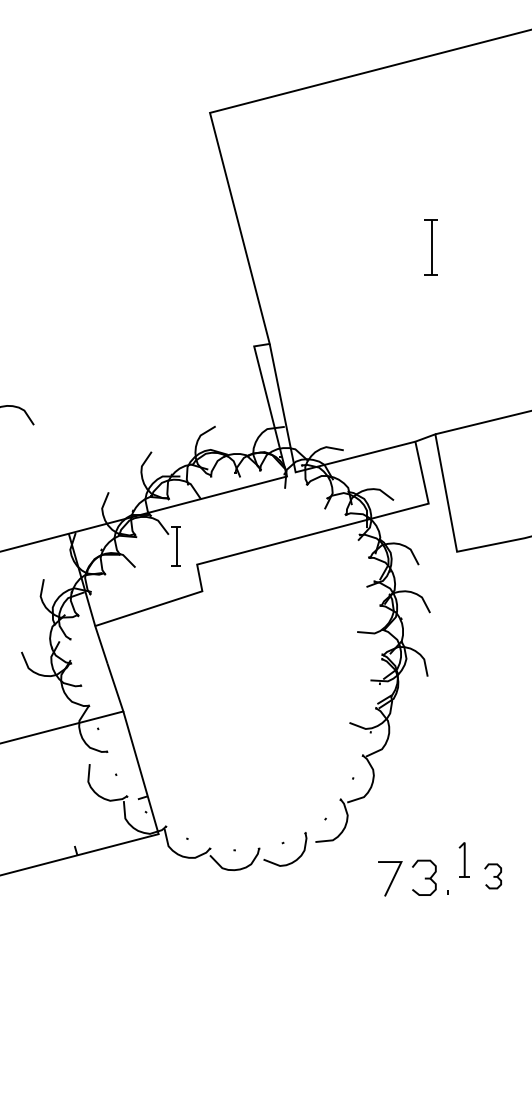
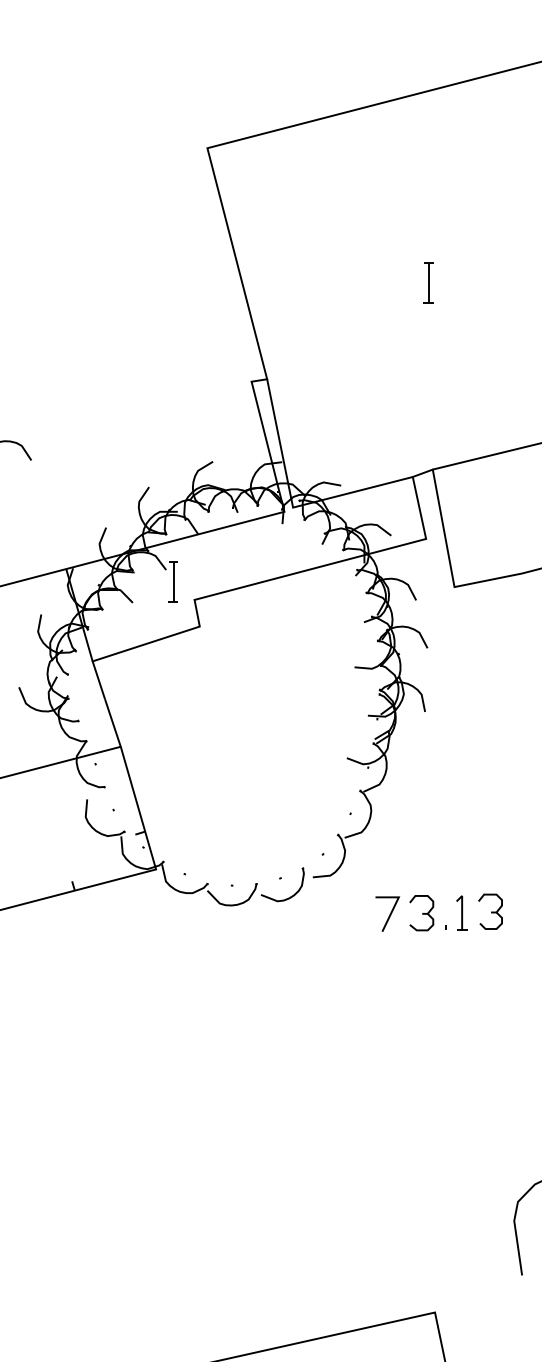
part: (431, 247) -> (428, 282), size x0.71
part: (464, 859) -> (461, 912), moved
part: (493, 876) -> (490, 911), size x1.43

